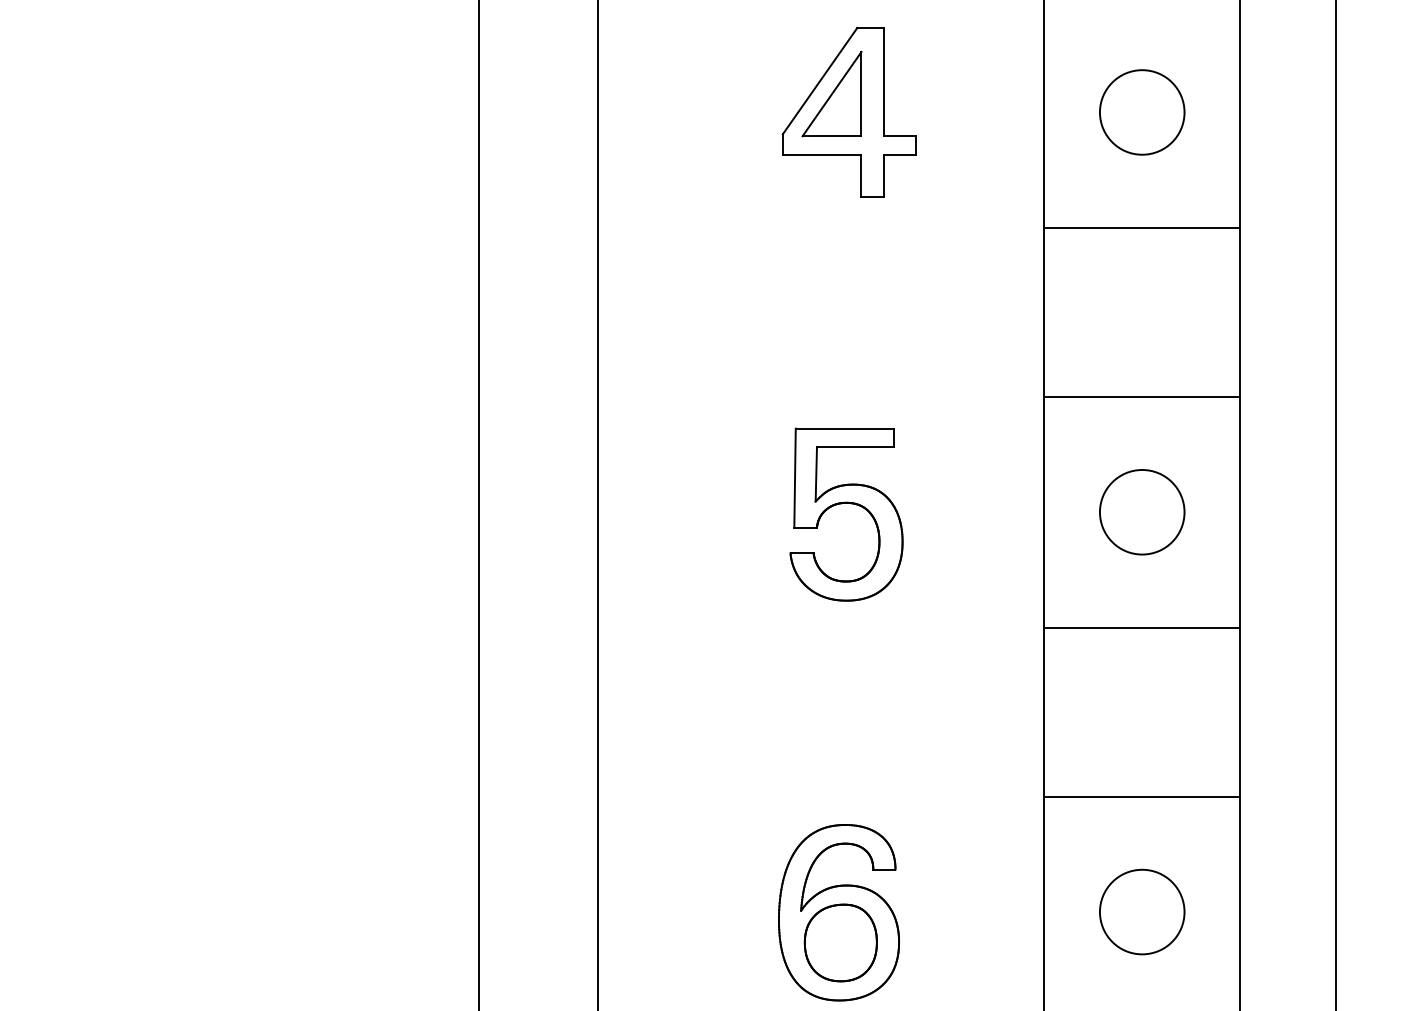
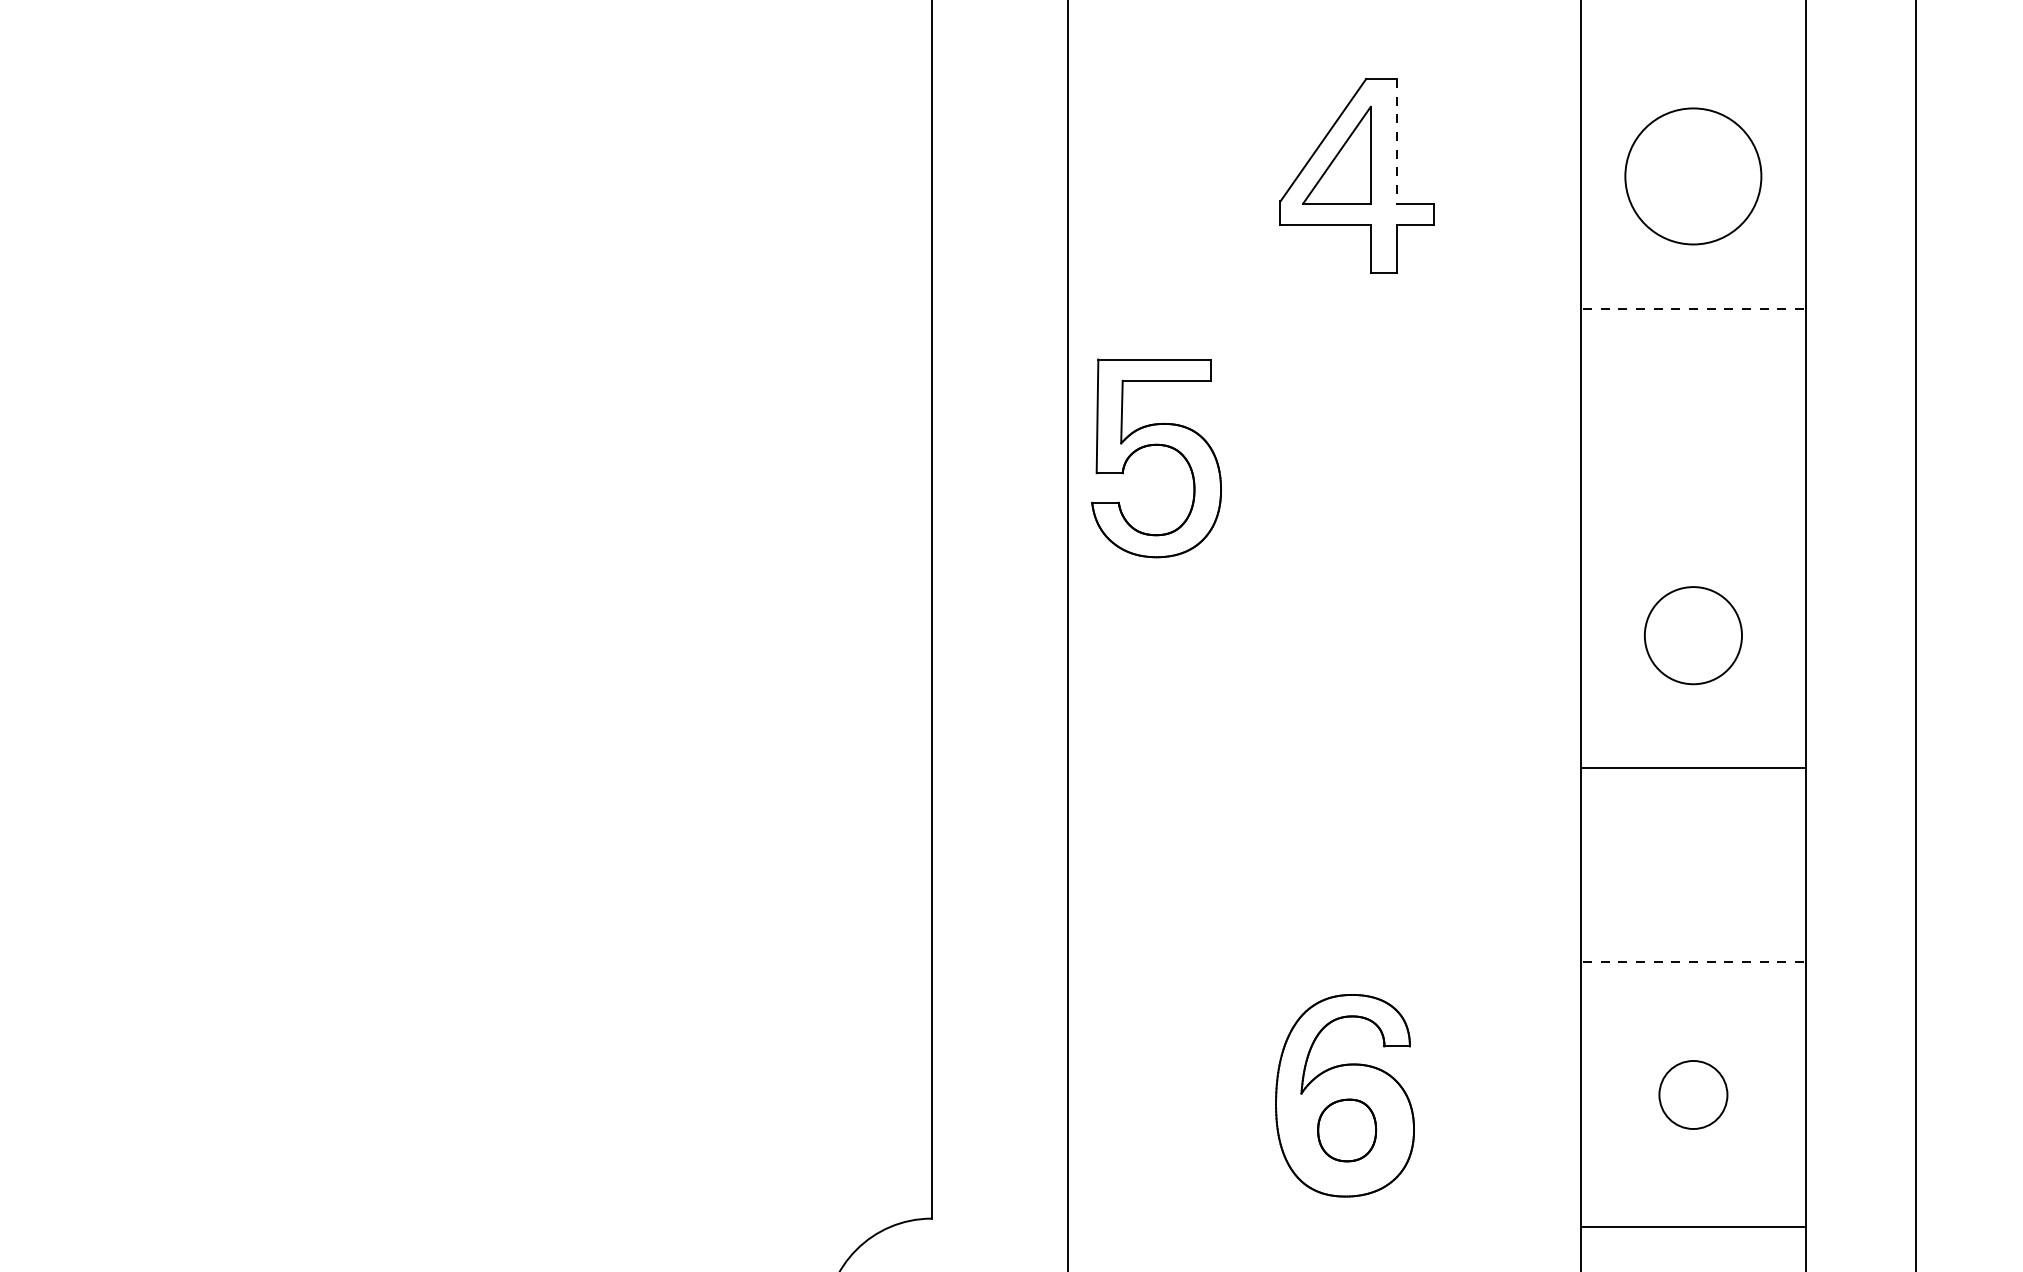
line: (883, 82) -> (1396, 141), solid -> dashed
circle: (1142, 111) -> (1693, 175), size x1.4
line: (1142, 227) -> (1693, 308), solid -> dashed
line: (1141, 397) -> (1692, 503), removed
part: (846, 503) -> (1156, 445), moved
line: (1142, 796) -> (1693, 962), solid -> dashed
circle: (1142, 911) -> (1693, 1094), size x0.7
part: (840, 942) -> (1346, 1130), size x0.7

